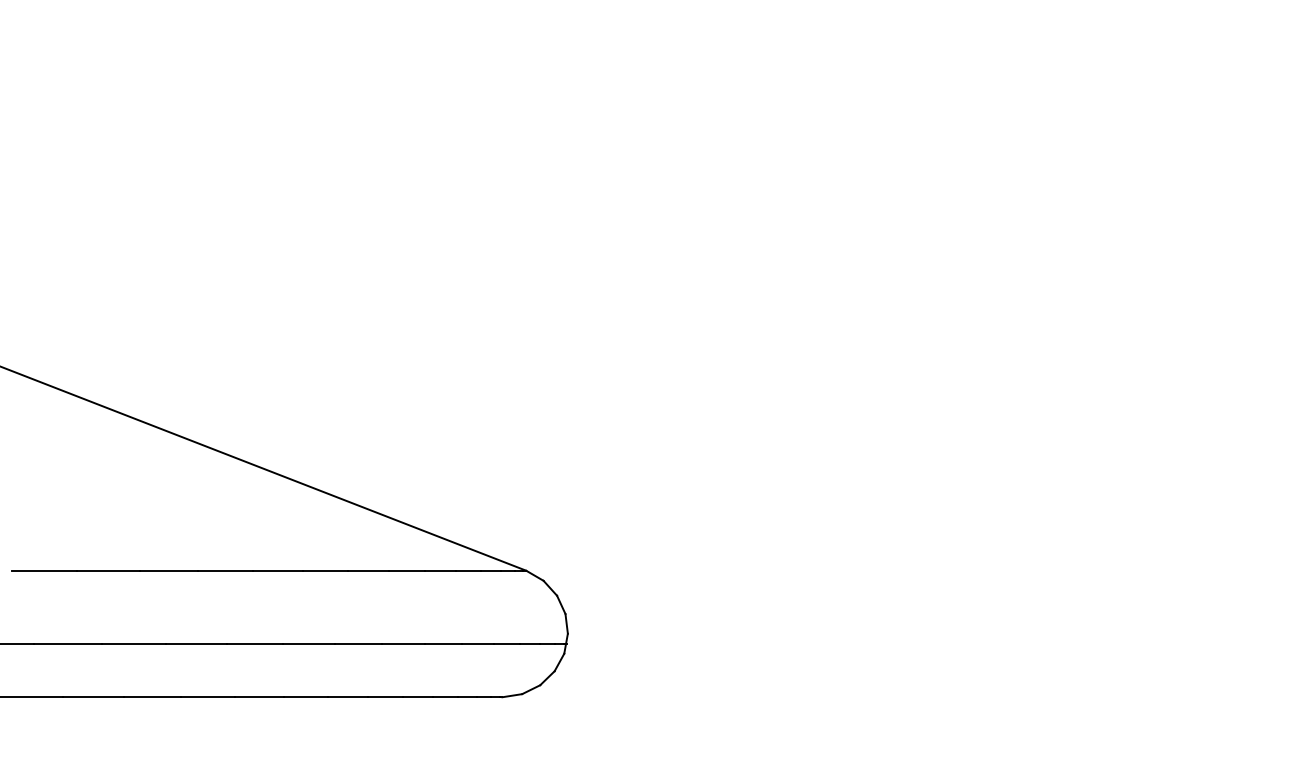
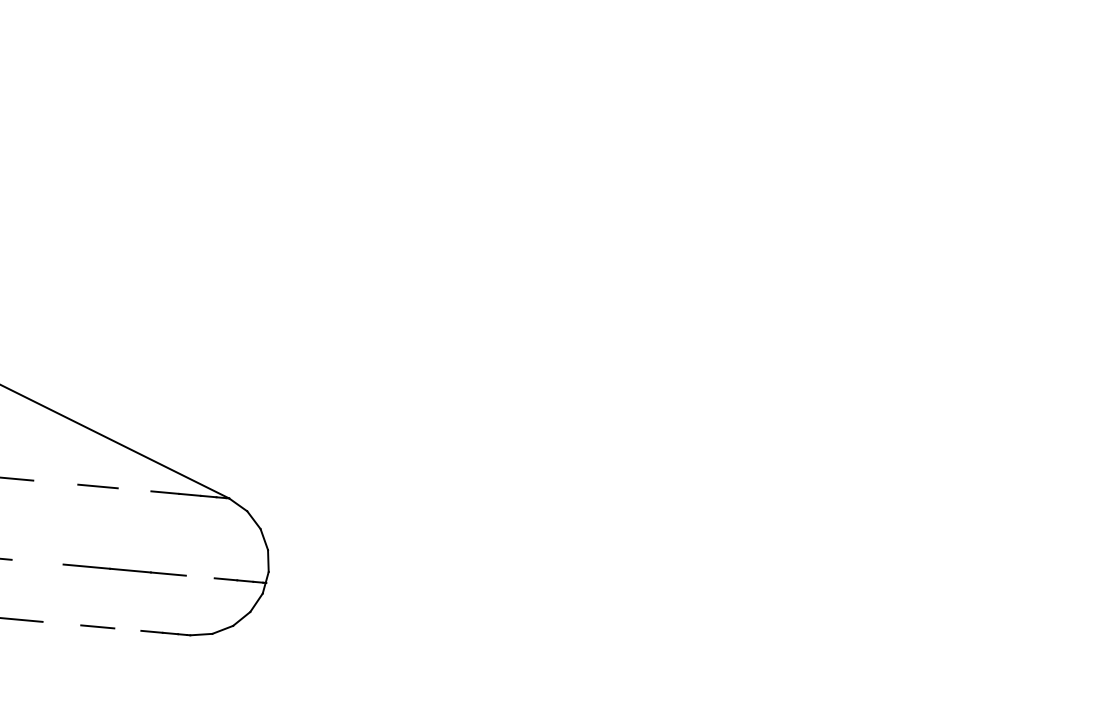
line: (368, 570) -> (55, 482), removed
line: (440, 570) -> (134, 489), removed
line: (358, 643) -> (37, 561), removed
line: (506, 643) -> (200, 576), removed
line: (385, 697) -> (61, 623), removed
line: (445, 697) -> (127, 629), removed

